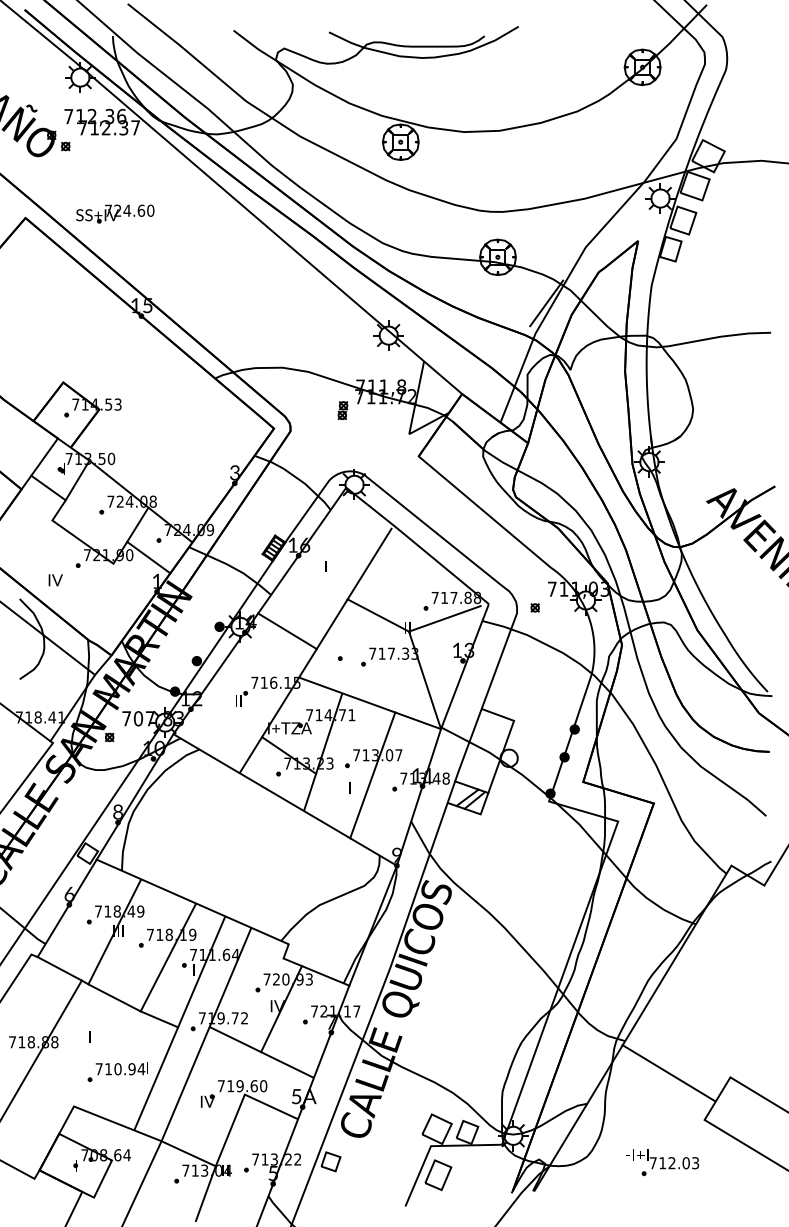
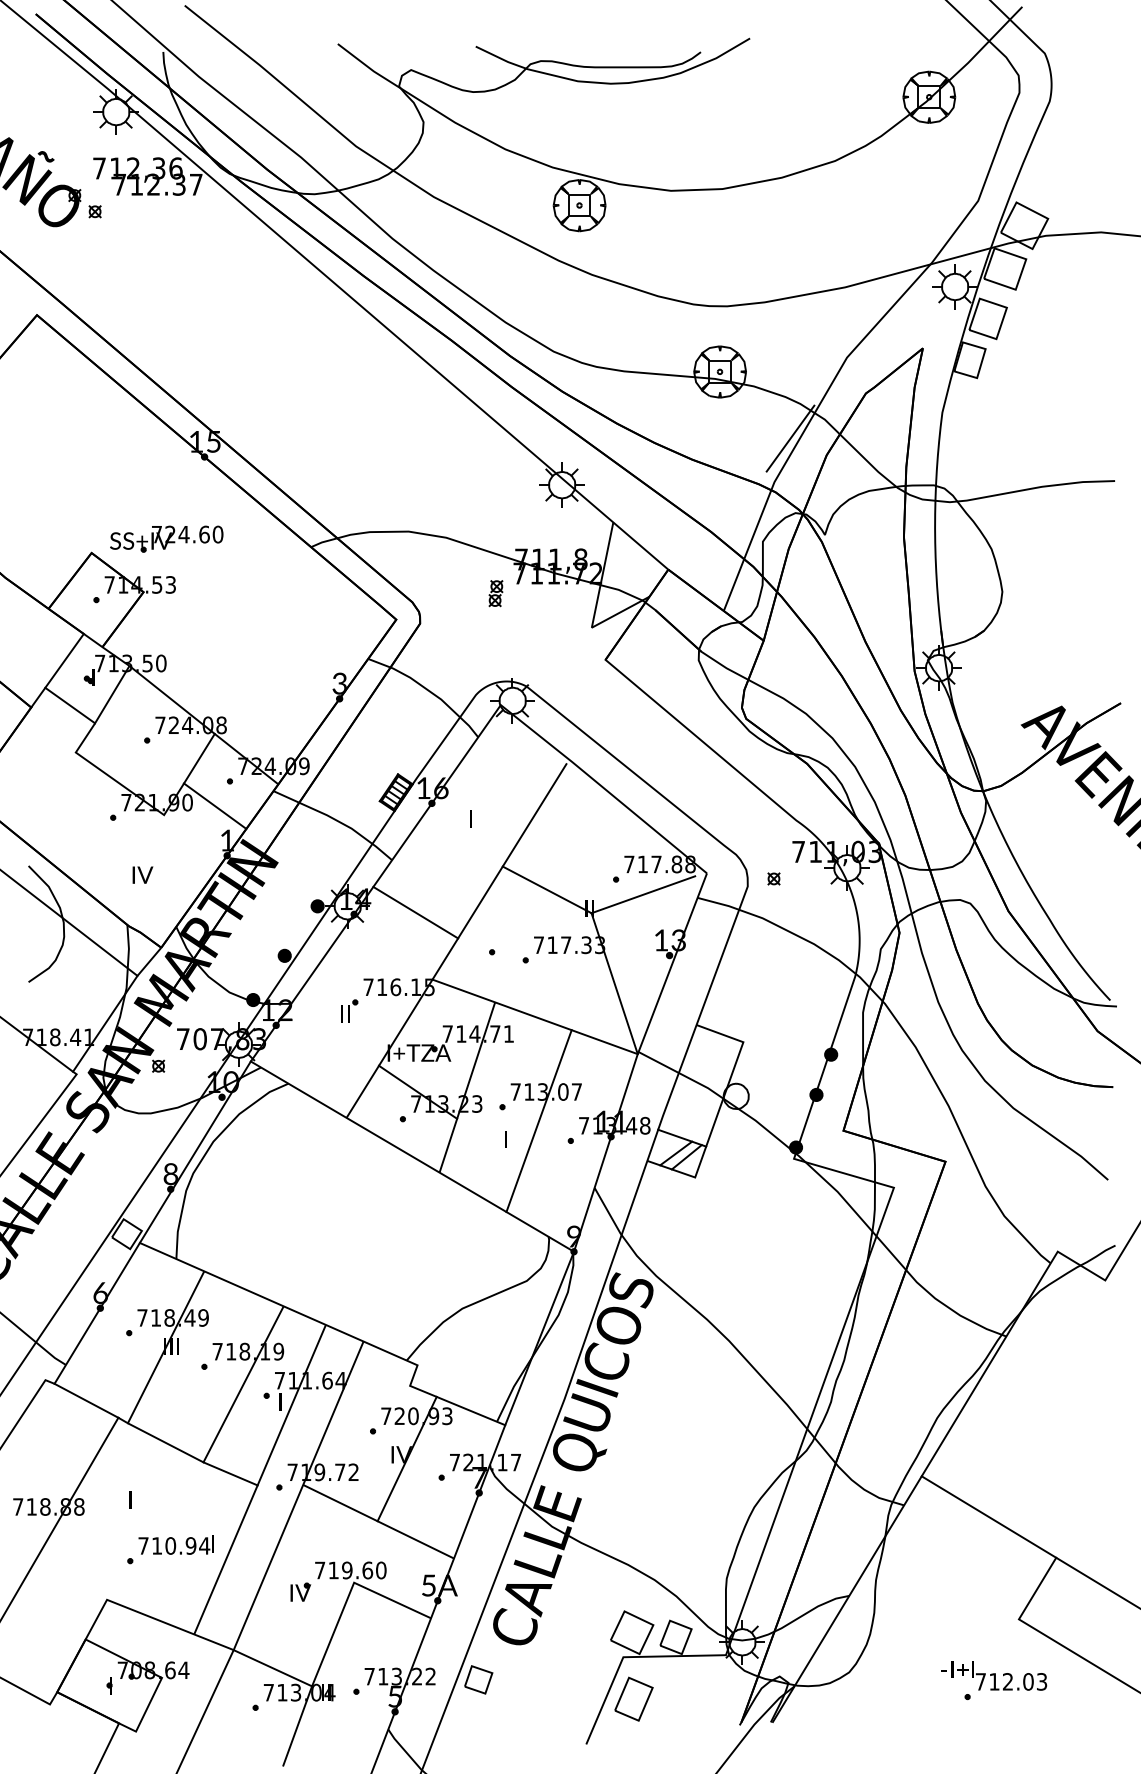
part: (115, 213) -> (167, 538), moved
text: (55, 580) -> (142, 875), moved
line: (668, 1073) -> (988, 1517), moved
part: (662, 1162) -> (994, 1680), moved

